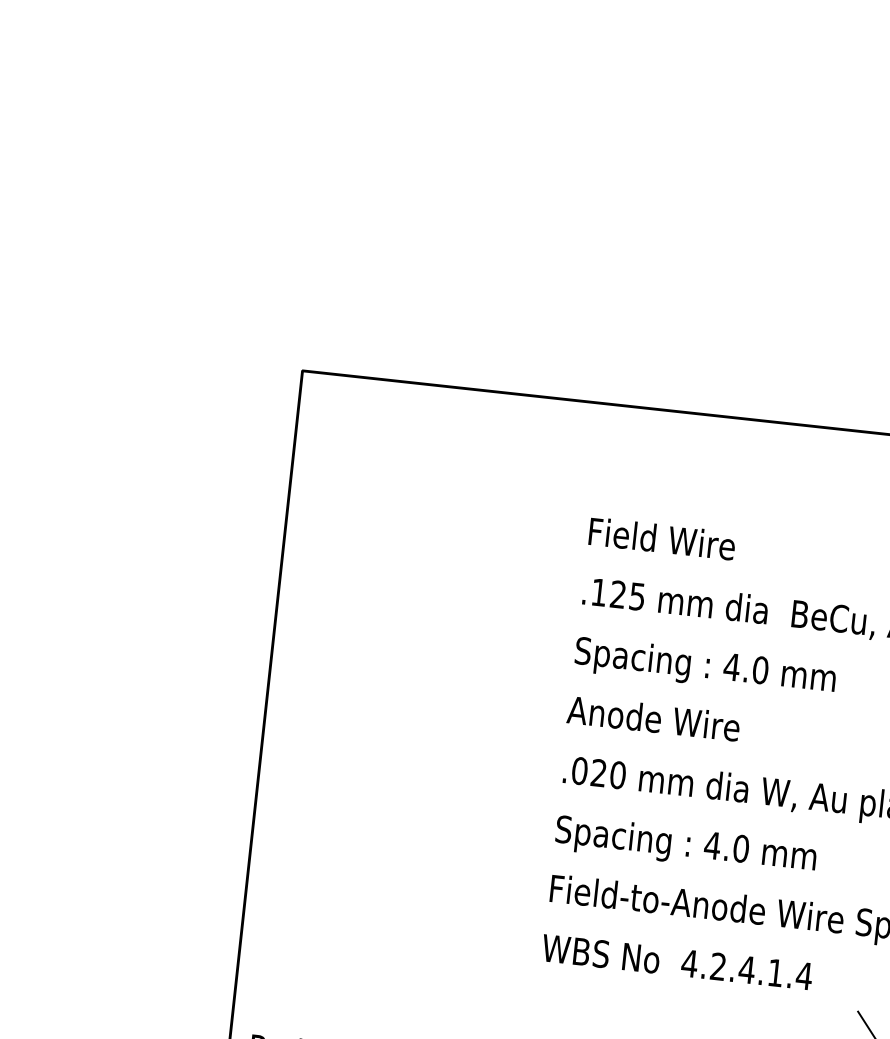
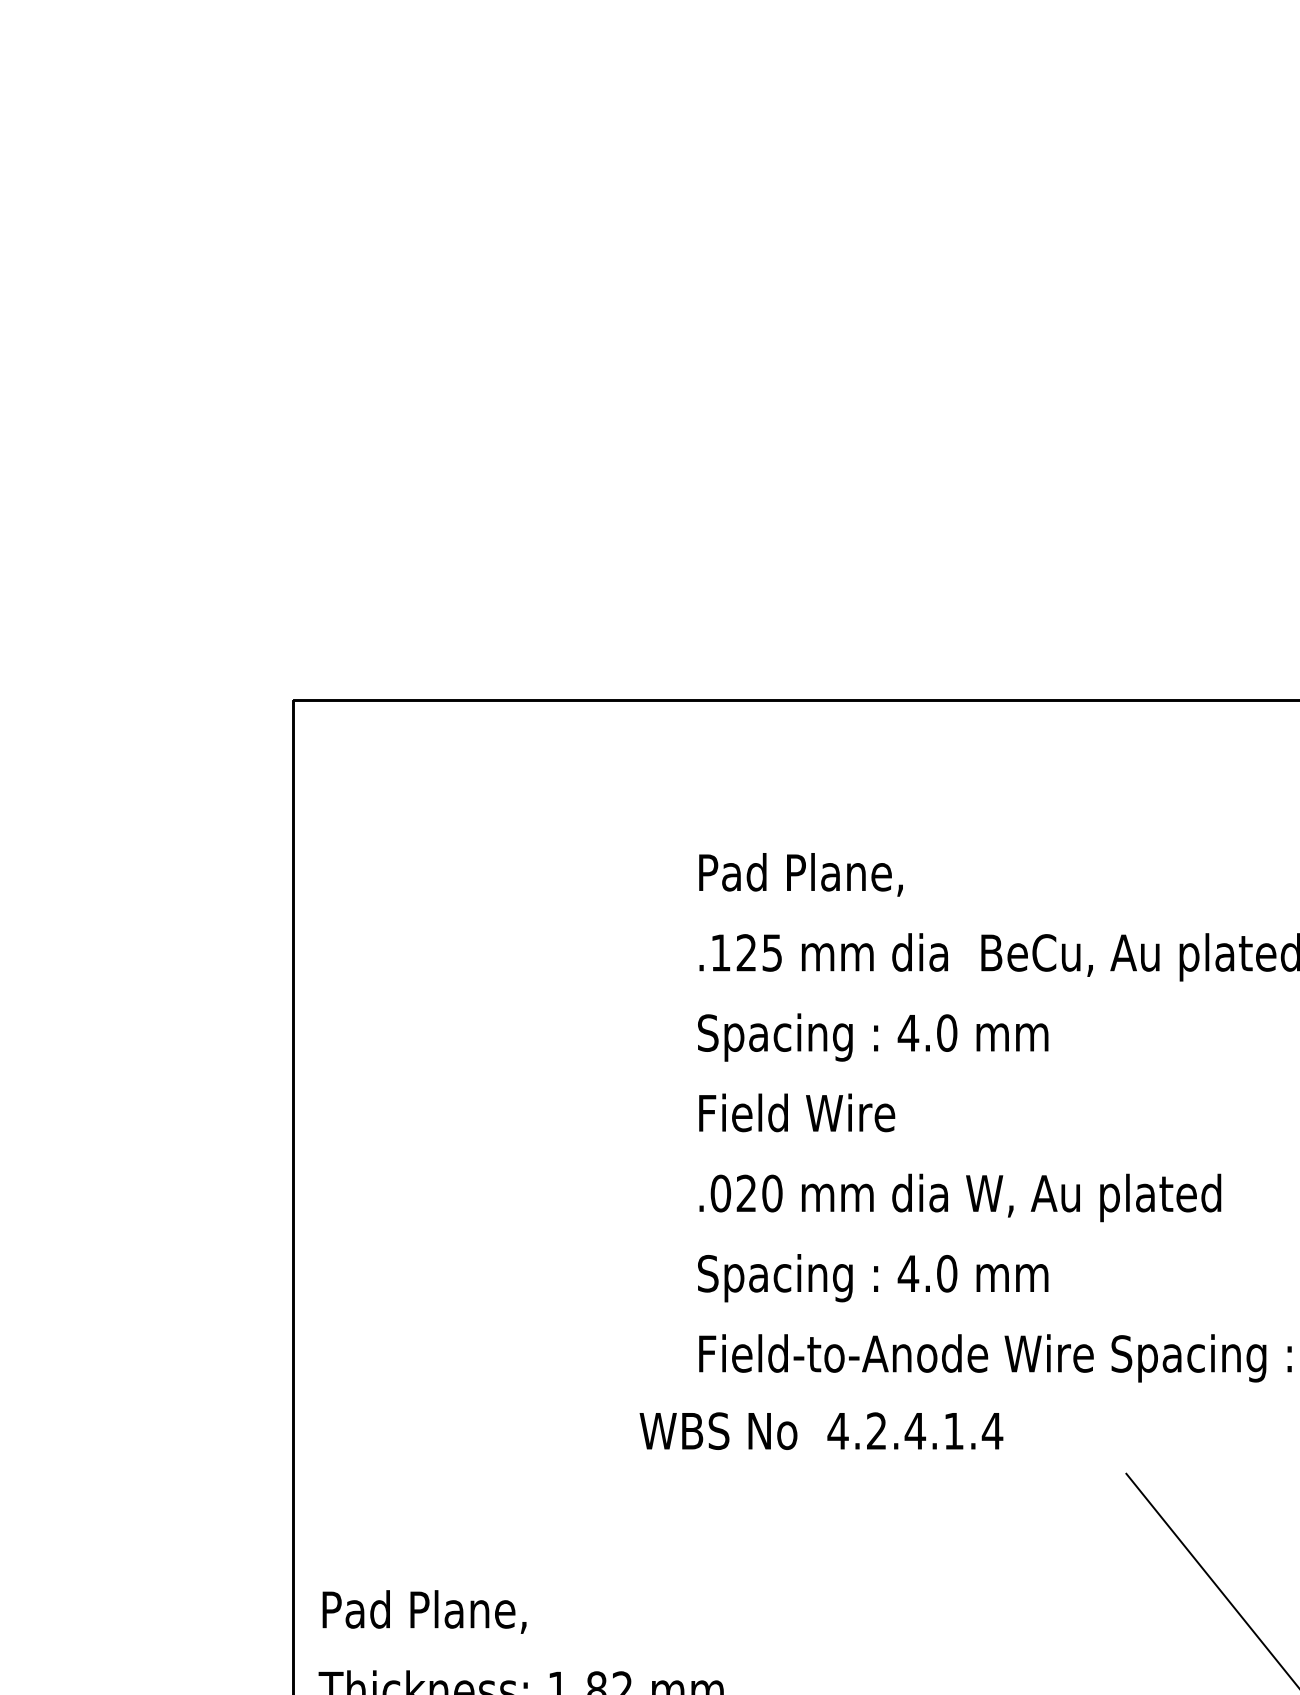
text: (666, 540) -> (802, 874), Field Wire -> Pad Plane,
text: (653, 718) -> (811, 1112), Anode Wire -> Field Wire
text: (677, 961) -> (821, 1430), moved

